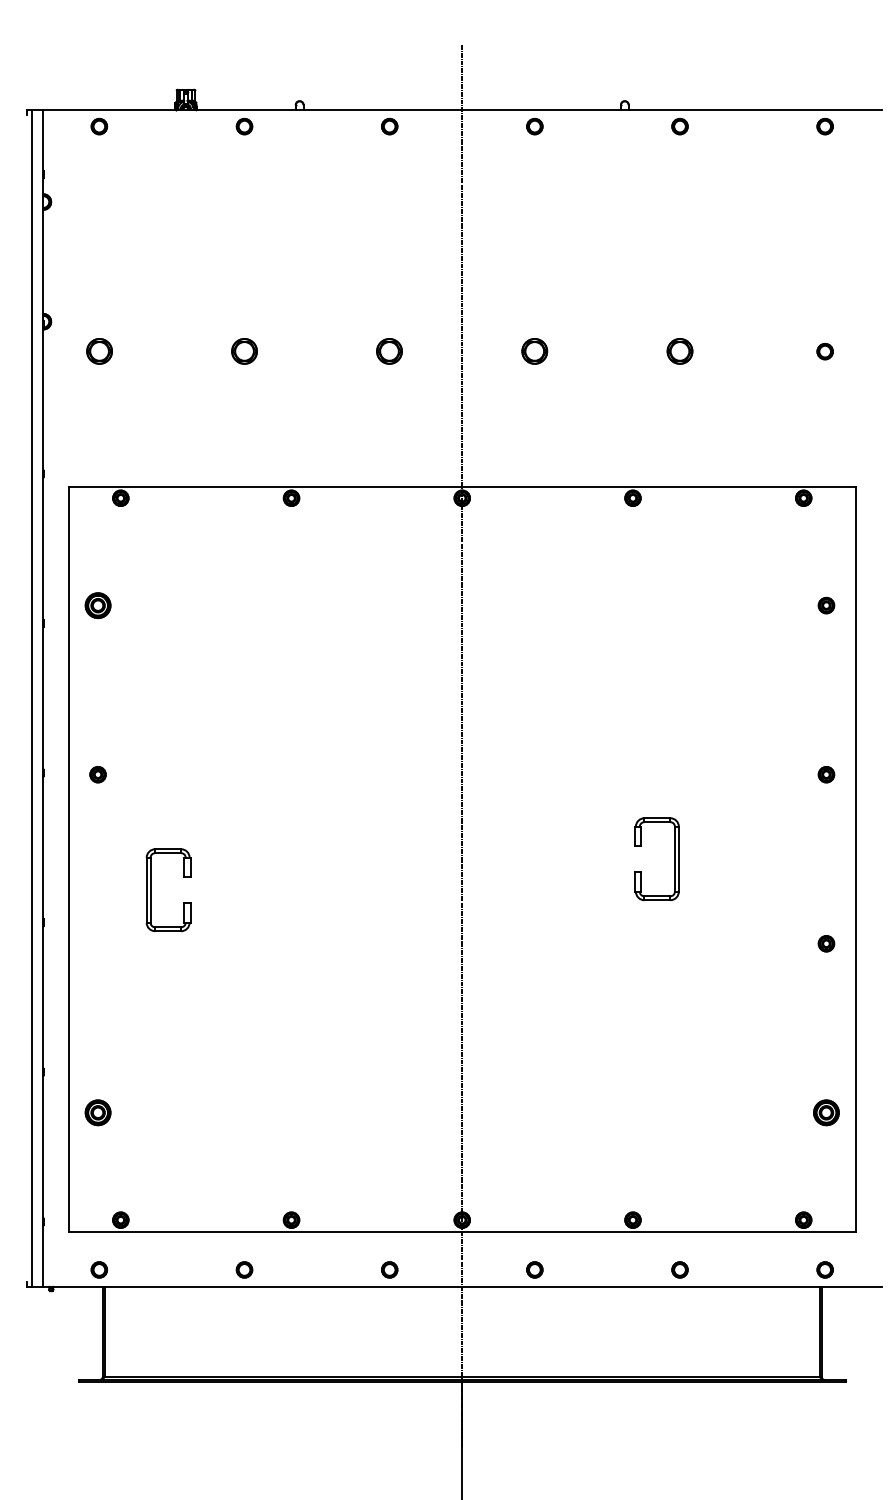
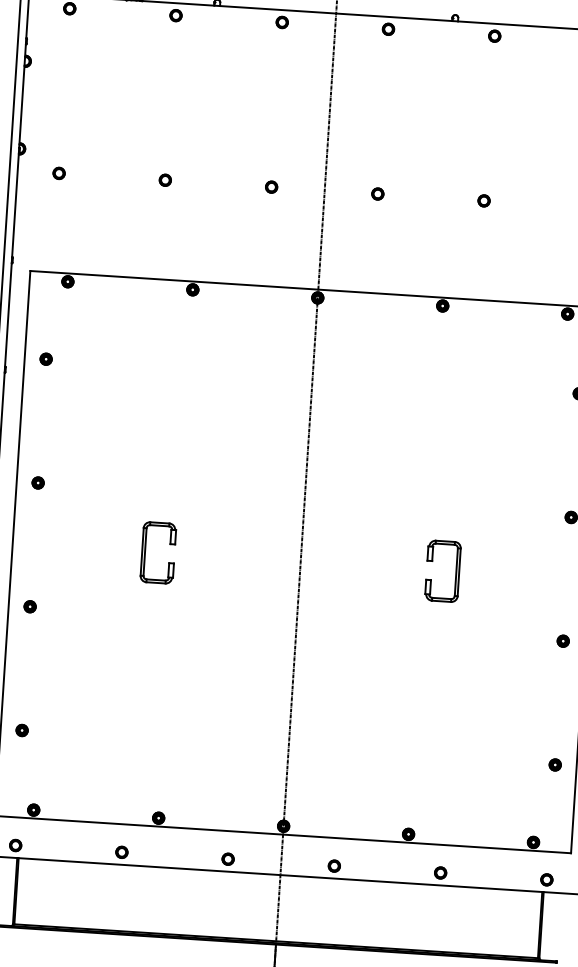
part: (98, 351) -> (58, 173), size x0.62
part: (244, 351) -> (165, 180), size x0.62
part: (389, 351) -> (271, 187), size x0.62
part: (534, 351) -> (377, 193), size x0.62
part: (679, 351) -> (483, 200), size x0.62
part: (97, 605) -> (45, 359), size x0.62
part: (151, 890) -> (145, 552), moved
part: (97, 943) -> (29, 606), added
part: (97, 1112) -> (21, 730), size x0.62
part: (826, 1112) -> (555, 764), size x0.62

